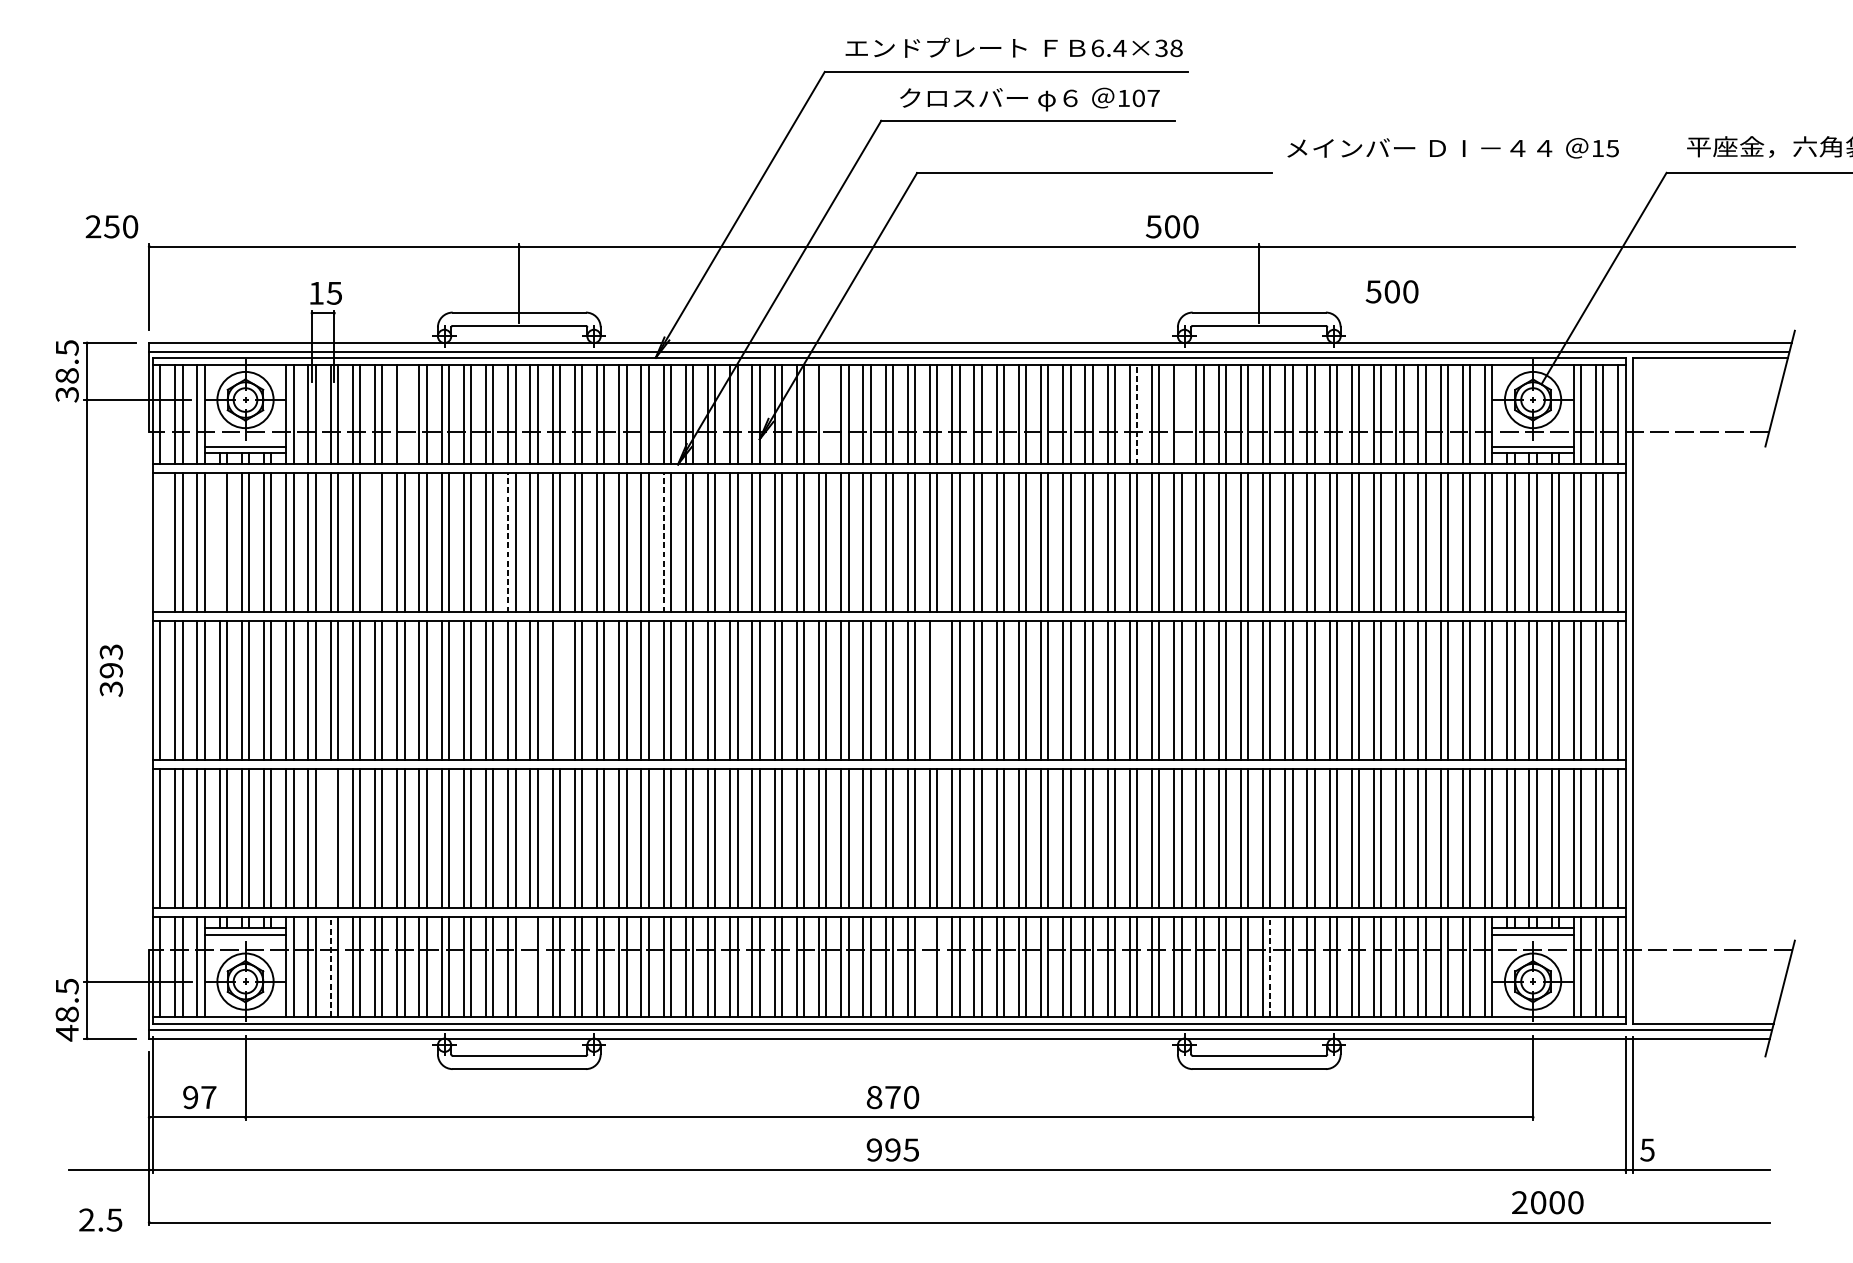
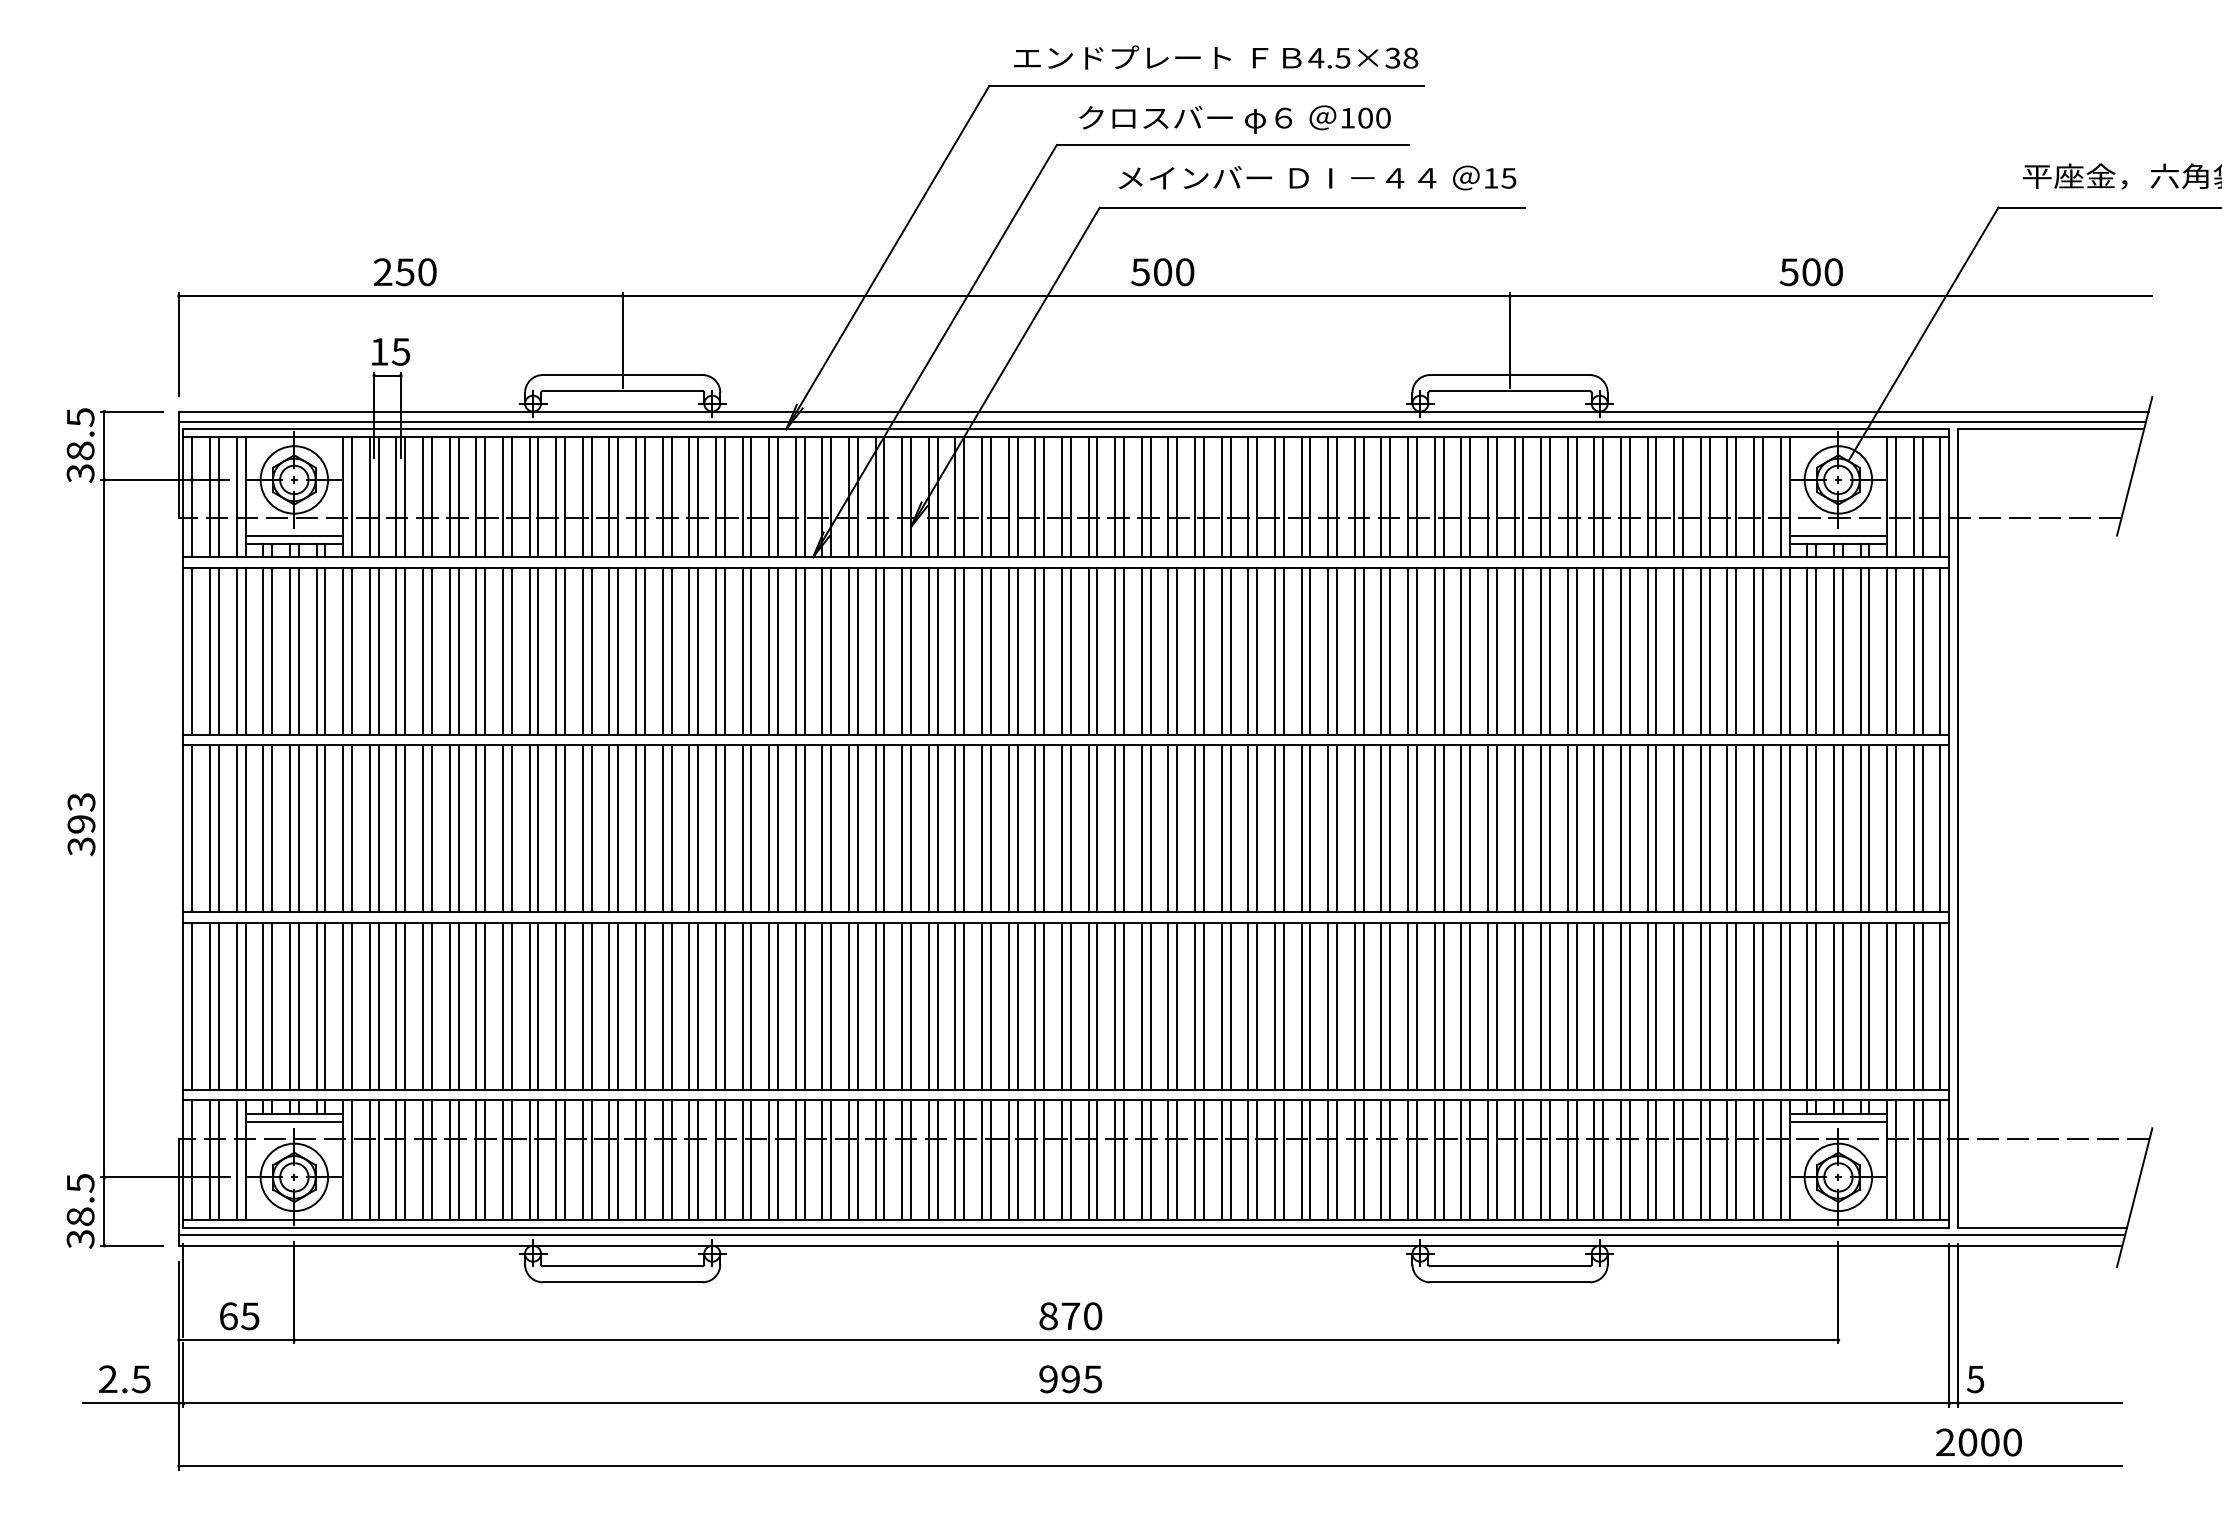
text: (1108, 47) -> (1329, 57), 6.4×38 -> 4.5×38
text: (1153, 97) -> (1383, 117), 107 -> 100
text: (1453, 147) -> (1317, 177), moved
text: (111, 227) -> (404, 272), moved
text: (1172, 227) -> (1162, 272), moved
text: (1391, 292) -> (1810, 272), moved
line: (404, 414) -> (485, 497), added
line: (826, 414) -> (990, 497), added
line: (1137, 414) -> (1363, 497), dashed -> solid
line: (1181, 414) -> (1416, 497), added
line: (160, 542) -> (192, 650), added
line: (219, 542) -> (263, 650), added
line: (374, 542) -> (449, 650), added
line: (508, 542) -> (609, 650), dashed -> solid
line: (663, 542) -> (795, 650), dashed -> solid
text: (111, 670) -> (81, 824), moved
line: (560, 690) -> (671, 828), added
line: (937, 690) -> (1124, 828), added
line: (330, 838) -> (396, 1005), added
line: (330, 967) -> (396, 1160), dashed -> solid
line: (530, 967) -> (636, 1160), added
line: (930, 967) -> (1115, 1160), added
line: (1270, 967) -> (1523, 1160), dashed -> solid
text: (67, 1033) -> (80, 1239), 48.5 -> 38.5
text: (199, 1097) -> (239, 1316), 97 -> 65
text: (1547, 1202) -> (1978, 1442), moved
text: (100, 1220) -> (124, 1379), moved

